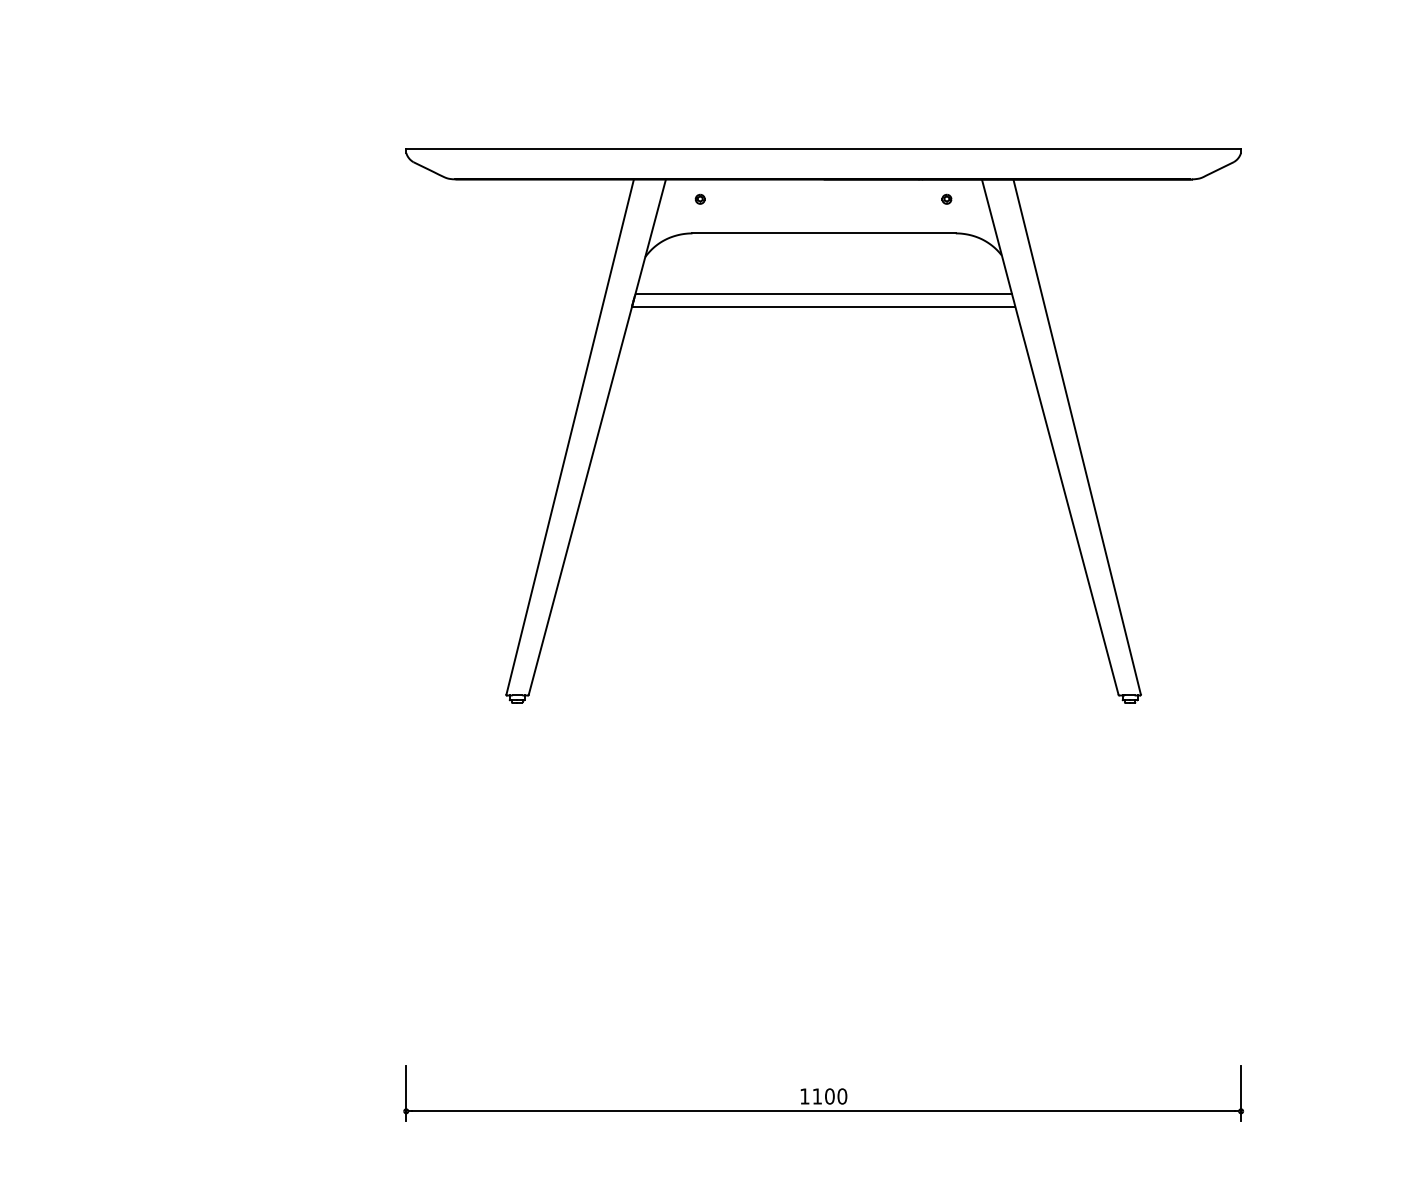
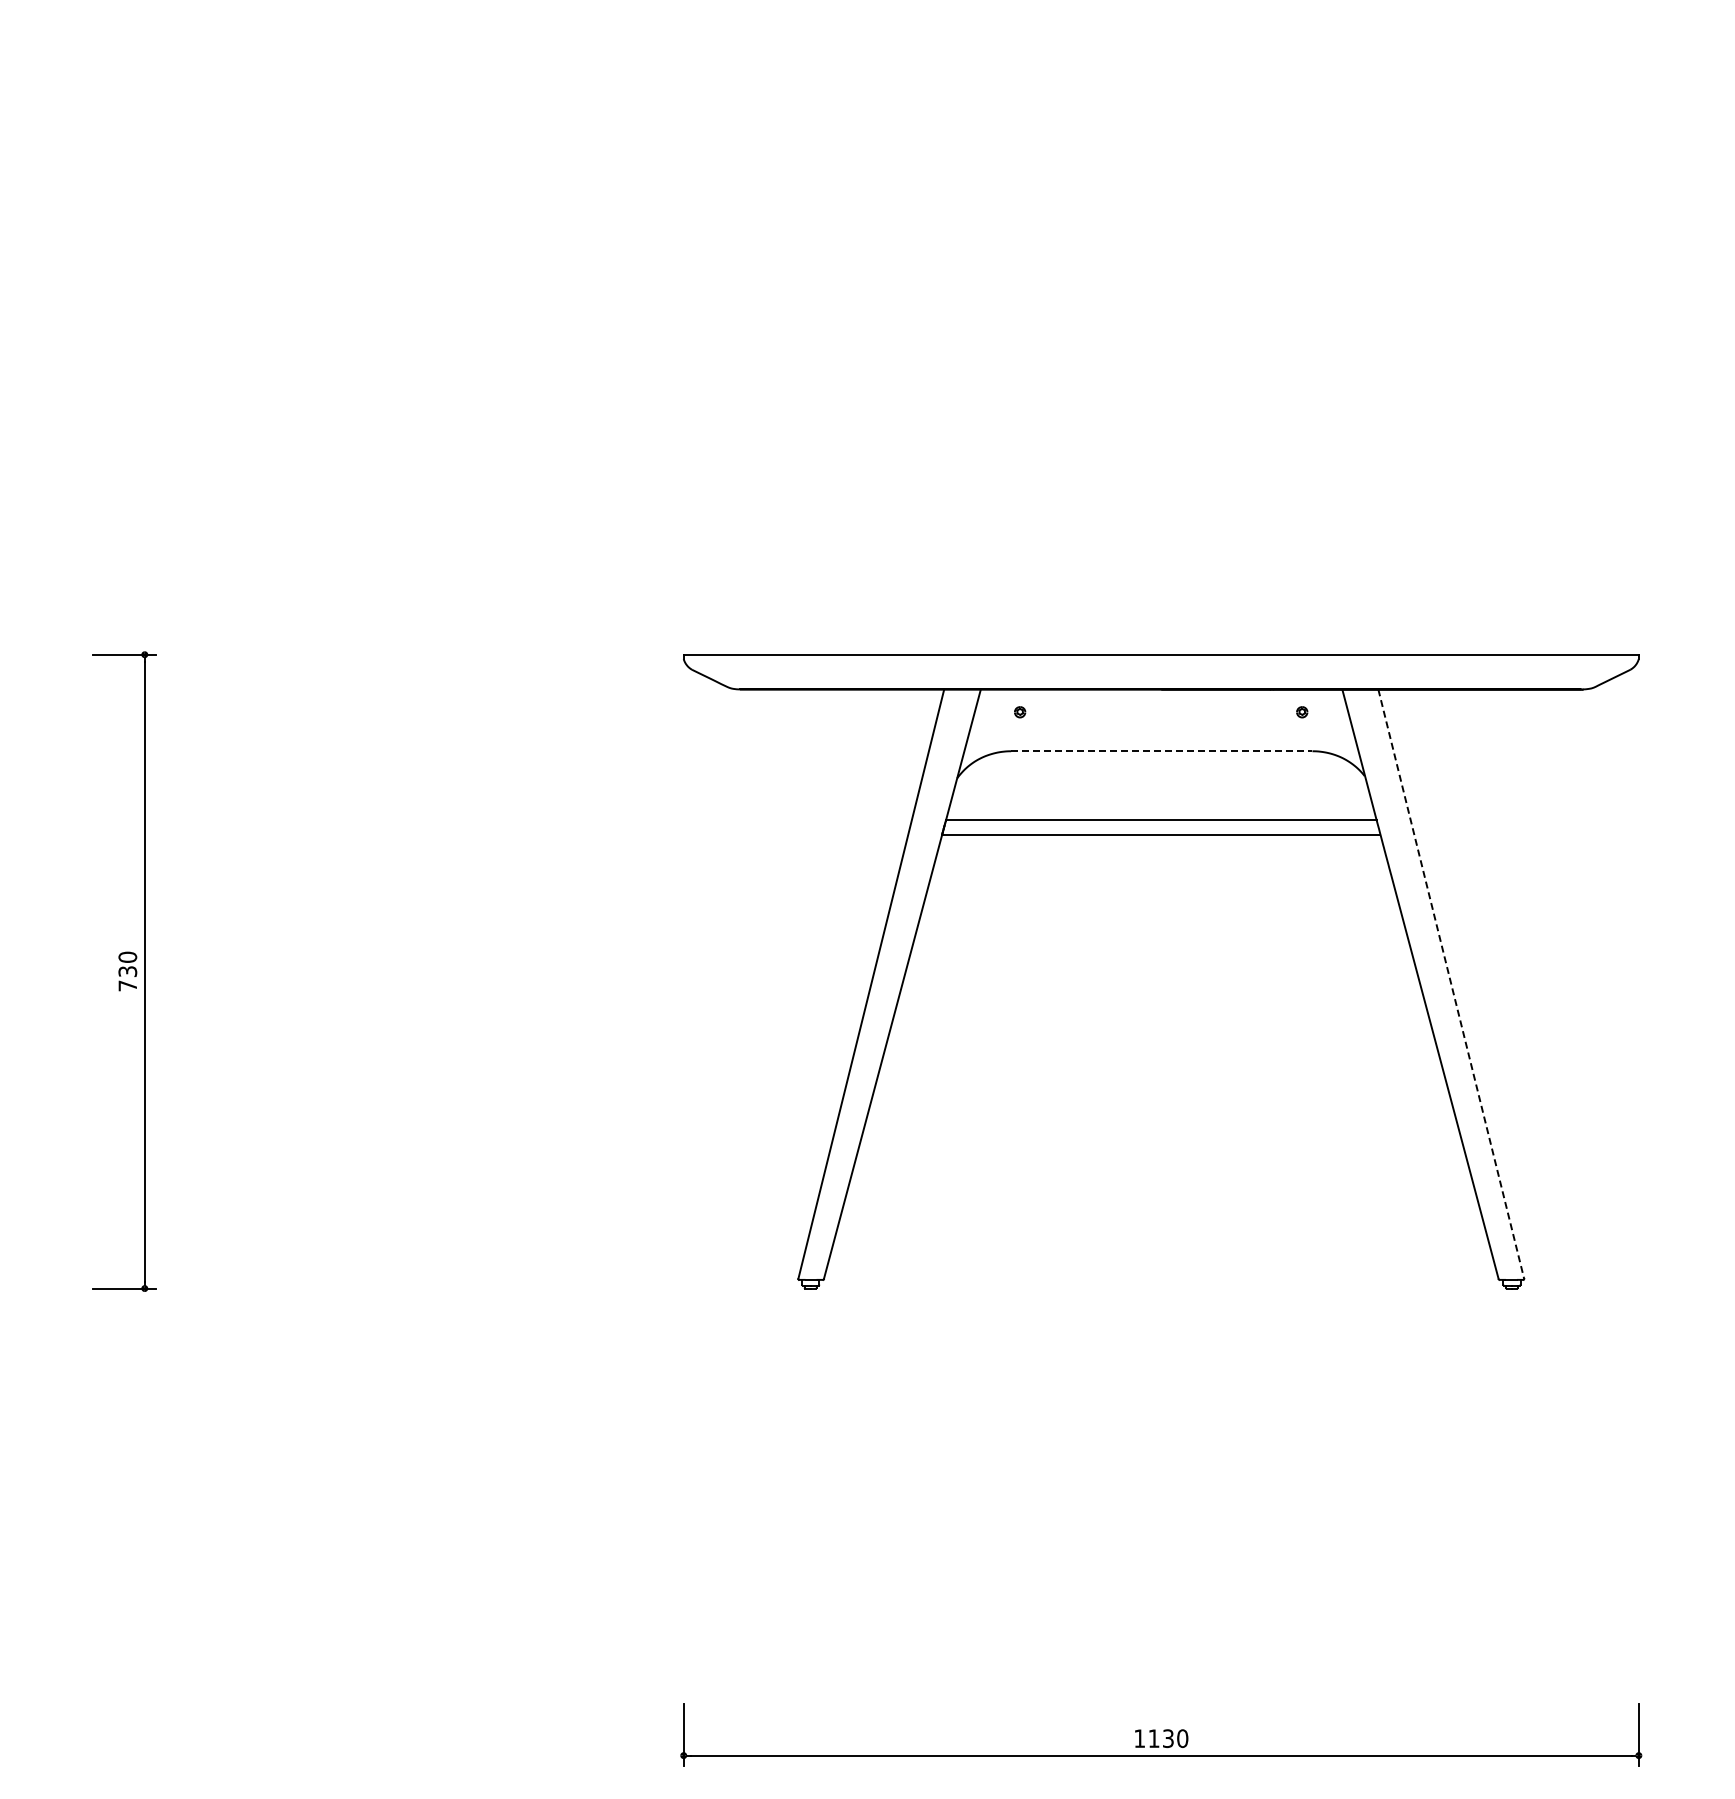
line: (823, 233) -> (1161, 751), solid -> dashed
line: (1077, 437) -> (1451, 984), solid -> dashed
text: (829, 1096) -> (1168, 1738), 1100 -> 1130

